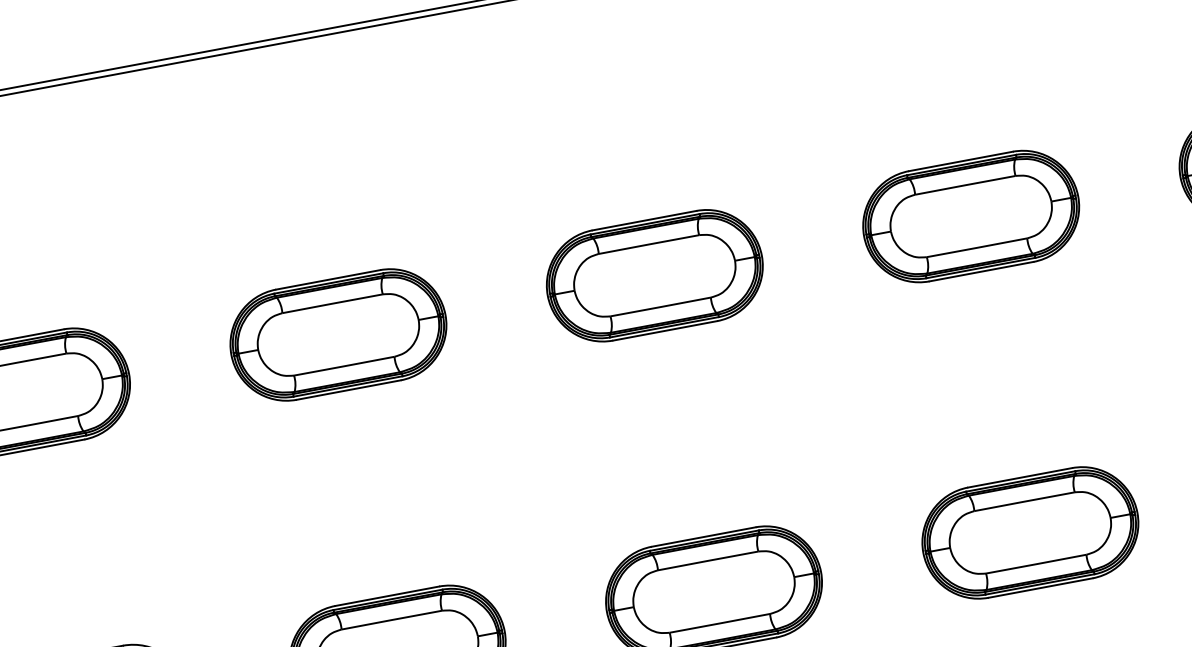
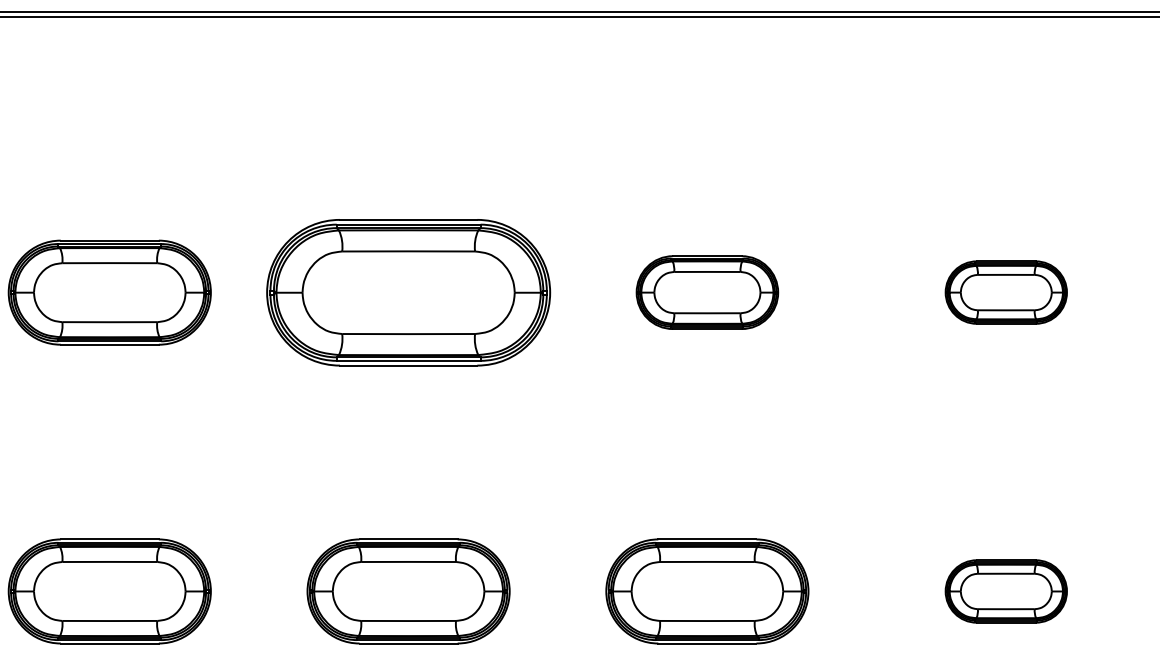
part: (971, 216) -> (1006, 292), size x0.6
part: (654, 275) -> (707, 292), size x0.7
part: (338, 334) -> (408, 292), size x1.4
part: (1030, 532) -> (1006, 591), size x0.6

